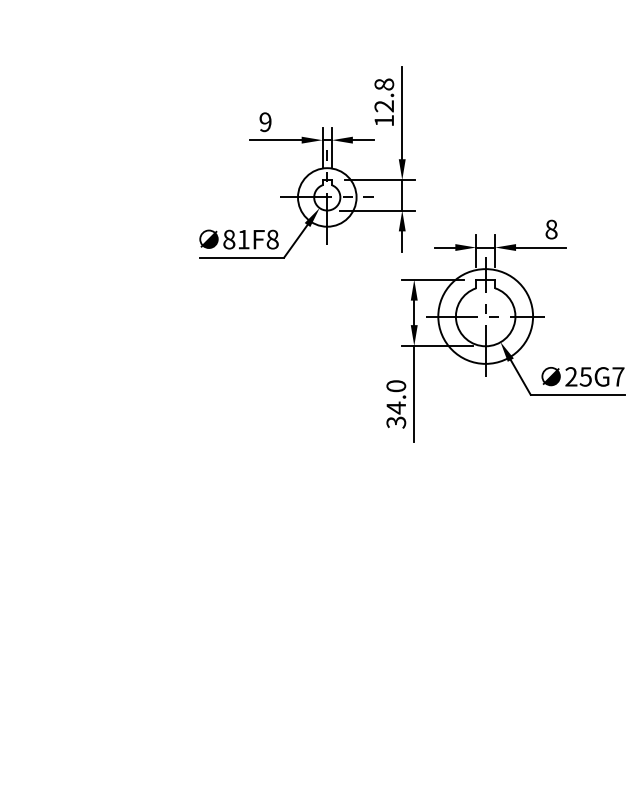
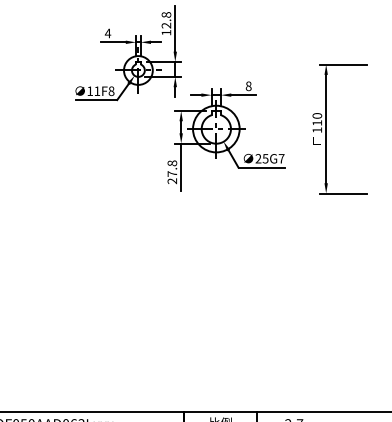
text: (264, 122) -> (107, 33), 9 -> 4
text: (229, 240) -> (90, 91), 81F8 -> 11F8
text: (396, 404) -> (172, 172), 34.0 -> 27.8

